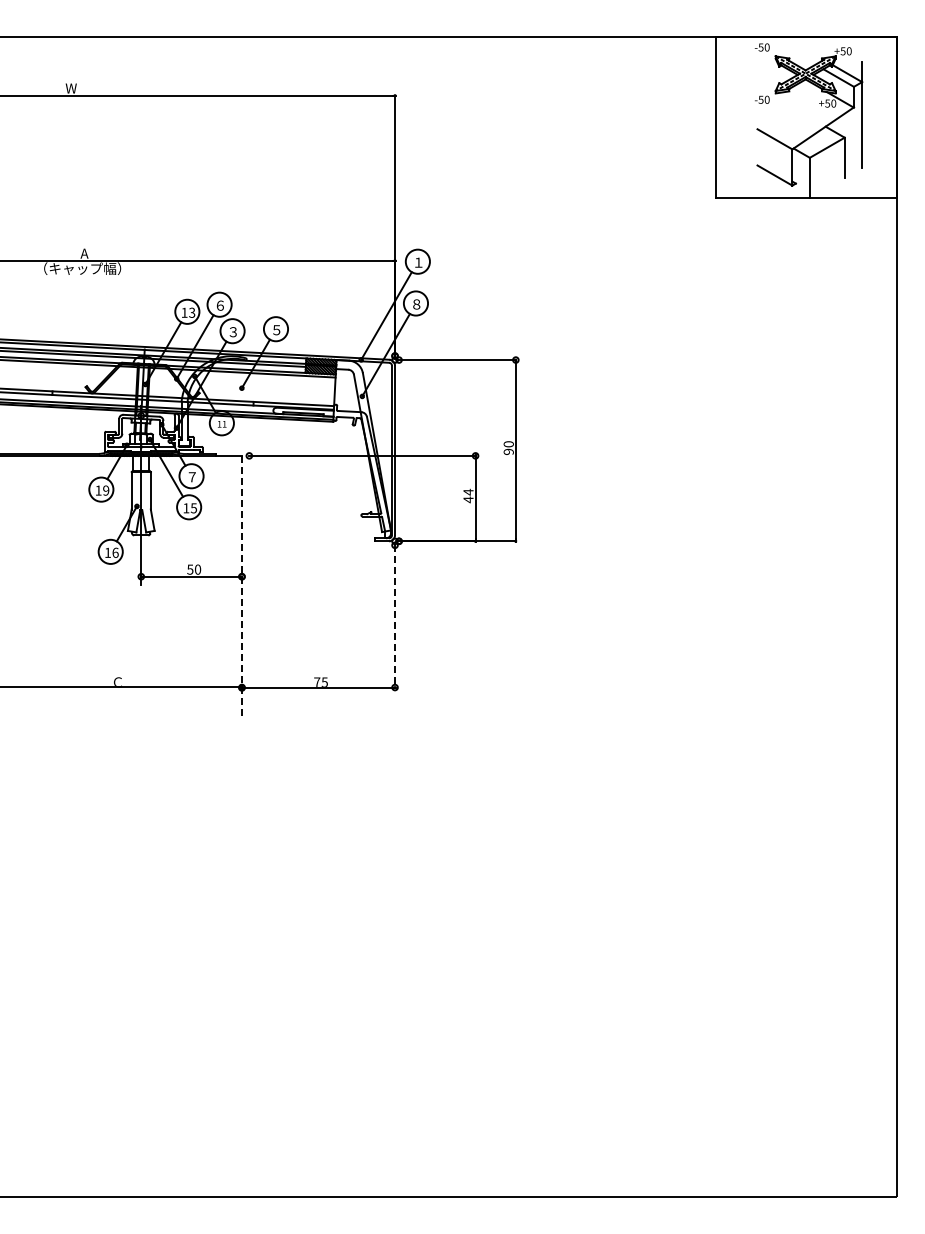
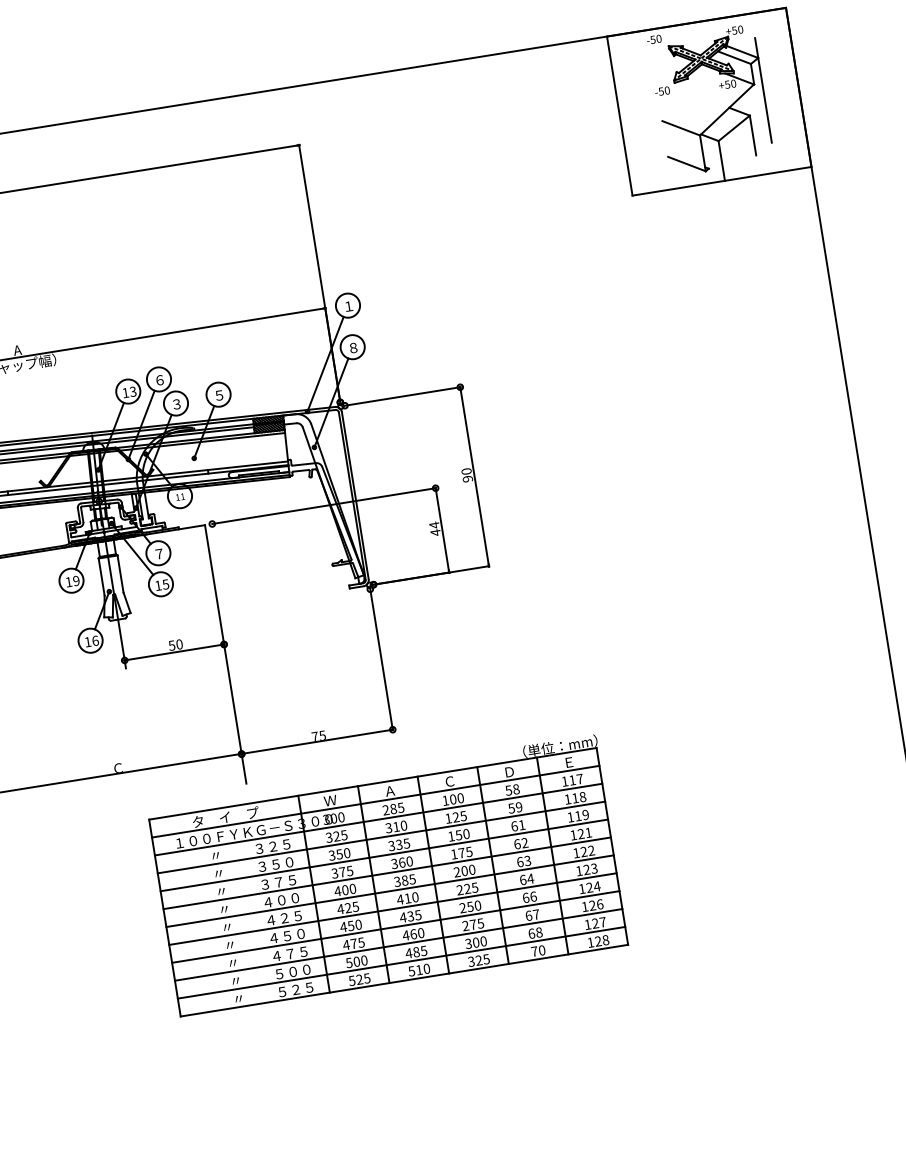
line: (241, 586) -> (225, 654), dashed -> solid
line: (395, 616) -> (381, 659), dashed -> solid
part: (367, 830) -> (388, 875), added

